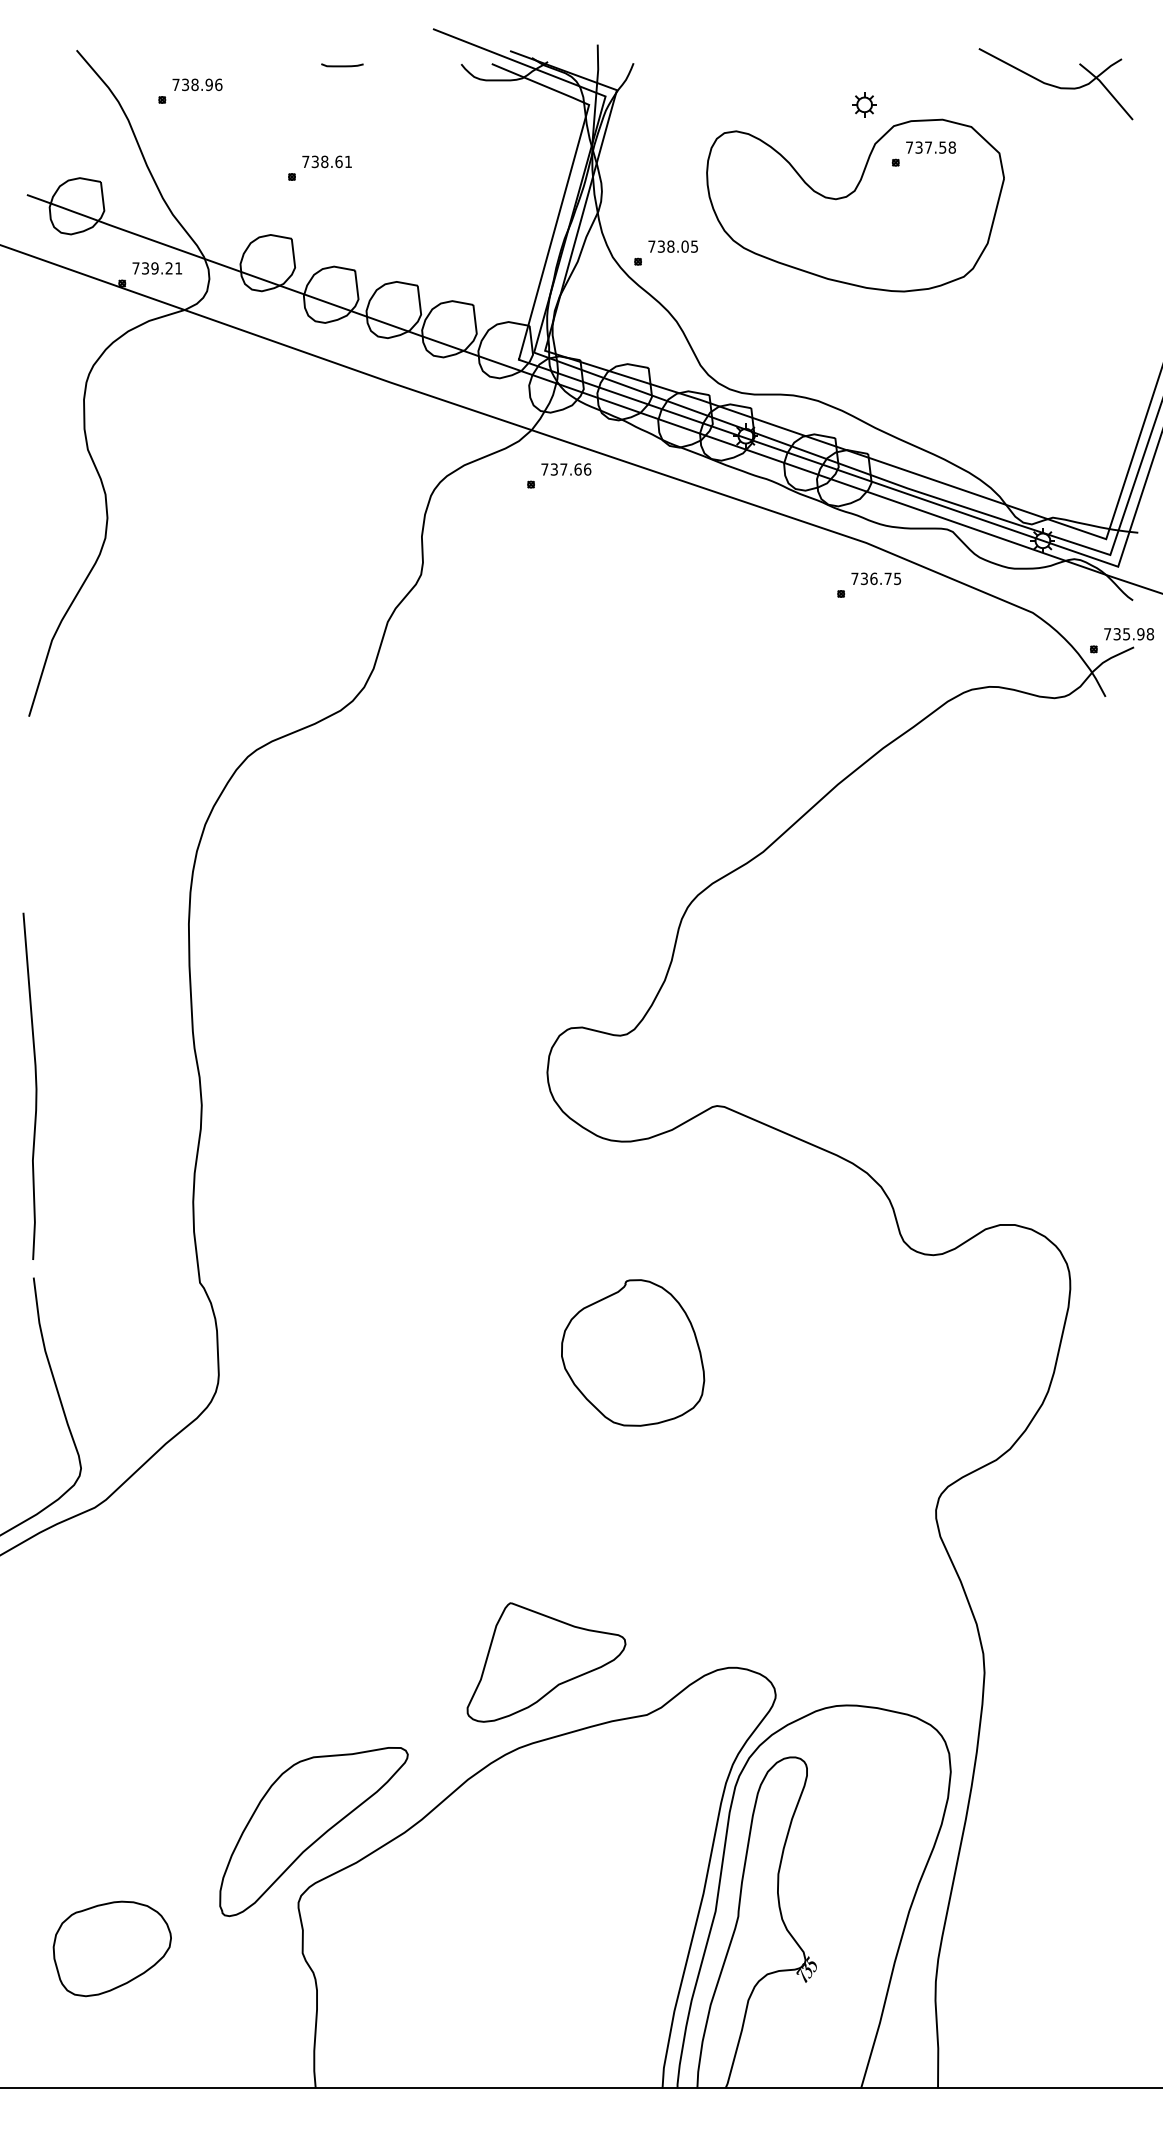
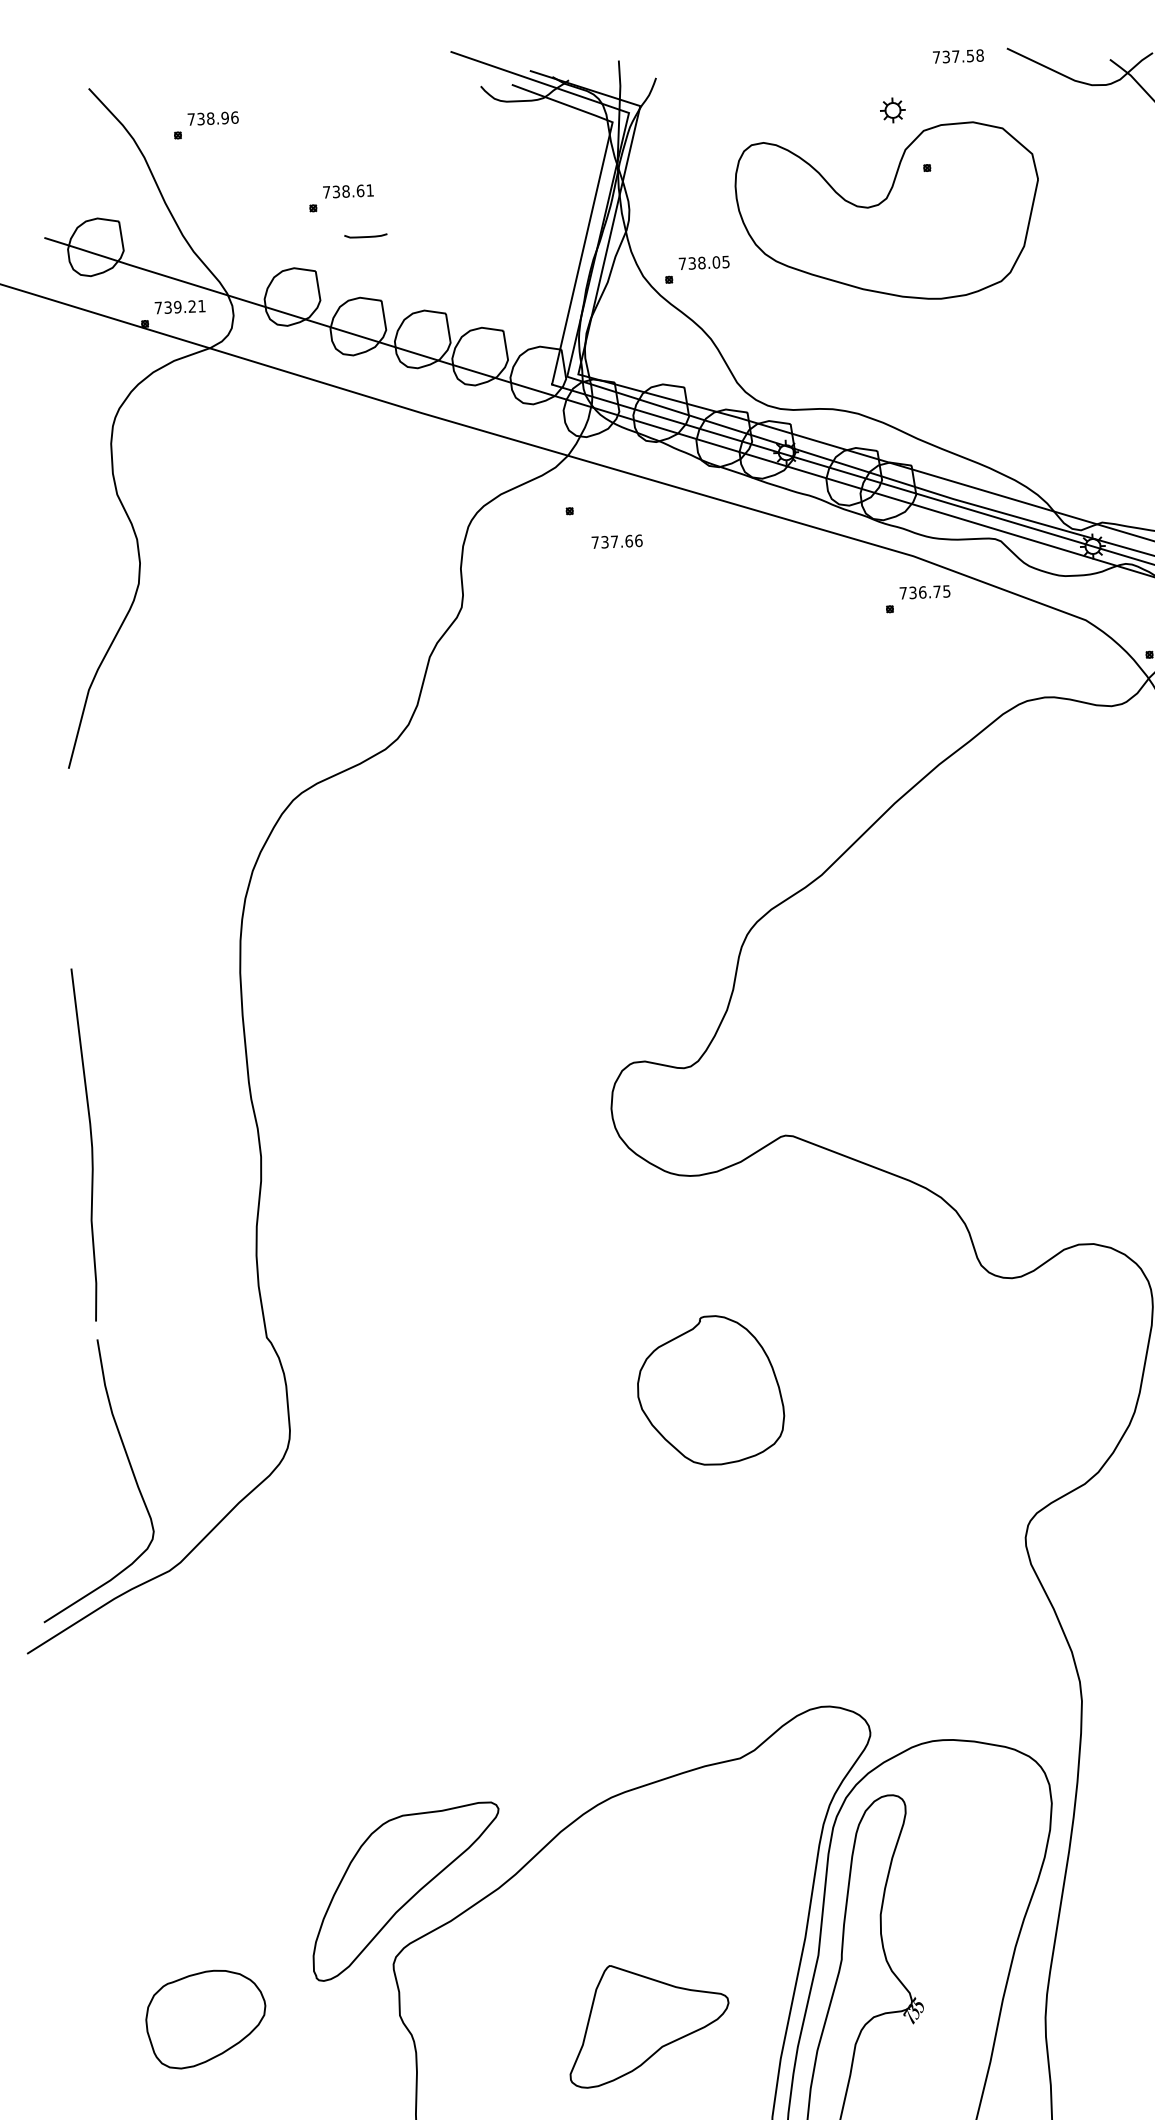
curve: (342, 65) -> (365, 236), moved
text: (930, 147) -> (957, 56), moved
text: (566, 469) -> (617, 541), moved
part: (546, 1662) -> (648, 2024), moved

